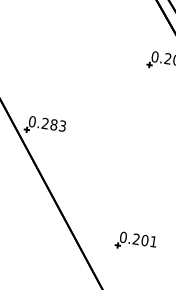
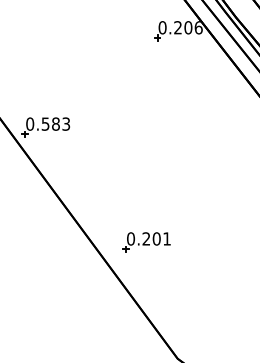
text: (45, 123) -> (45, 123), 0.283 -> 0.583
part: (136, 242) -> (146, 242), moved

